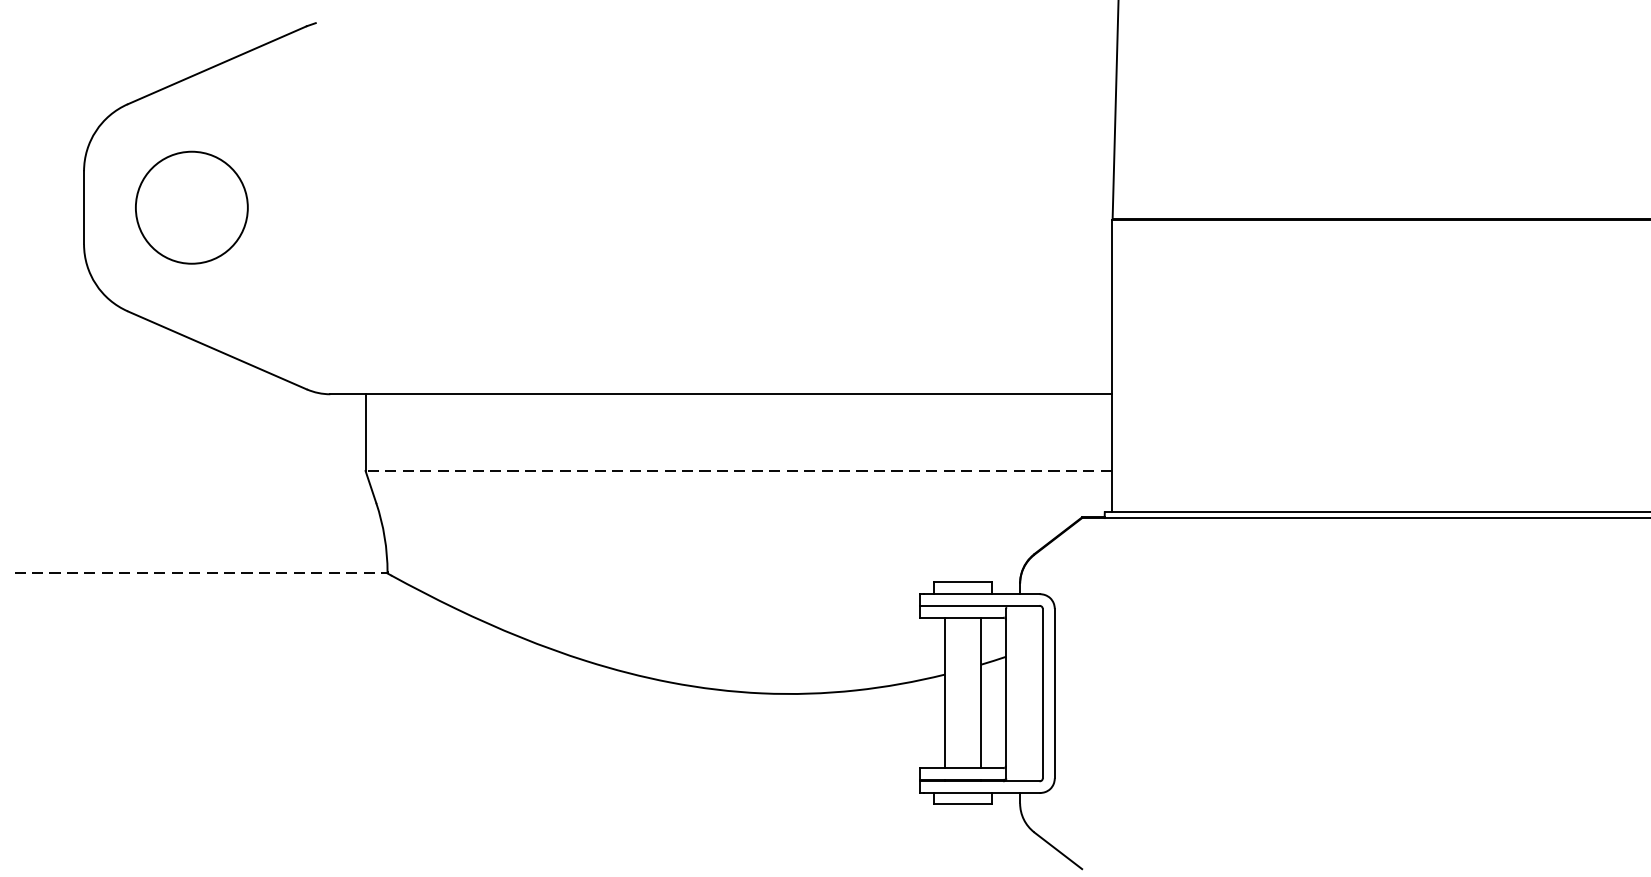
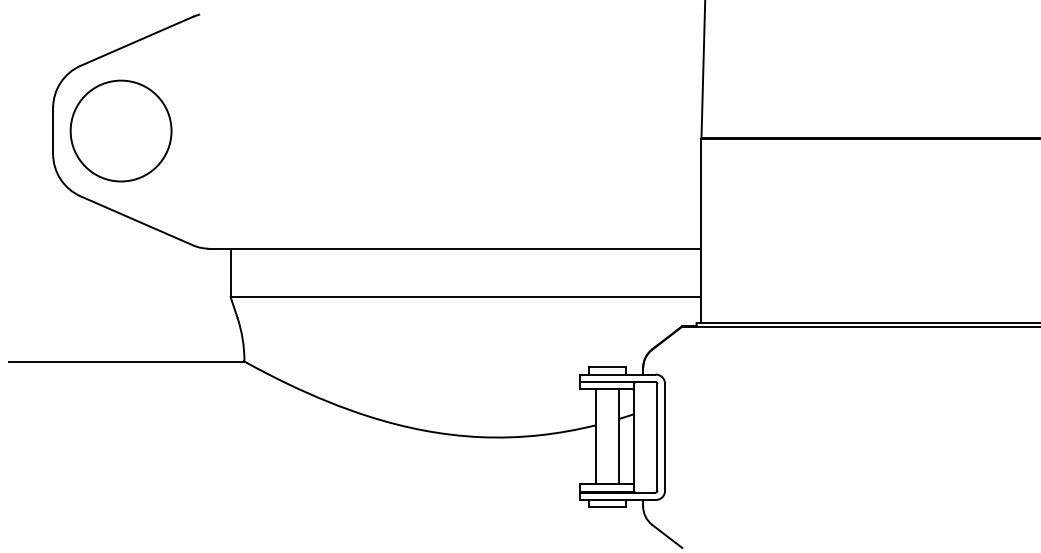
circle: (190, 206) -> (120, 130), size x1.43
line: (738, 471) -> (465, 297), dashed -> solid
line: (200, 573) -> (126, 361), dashed -> solid

